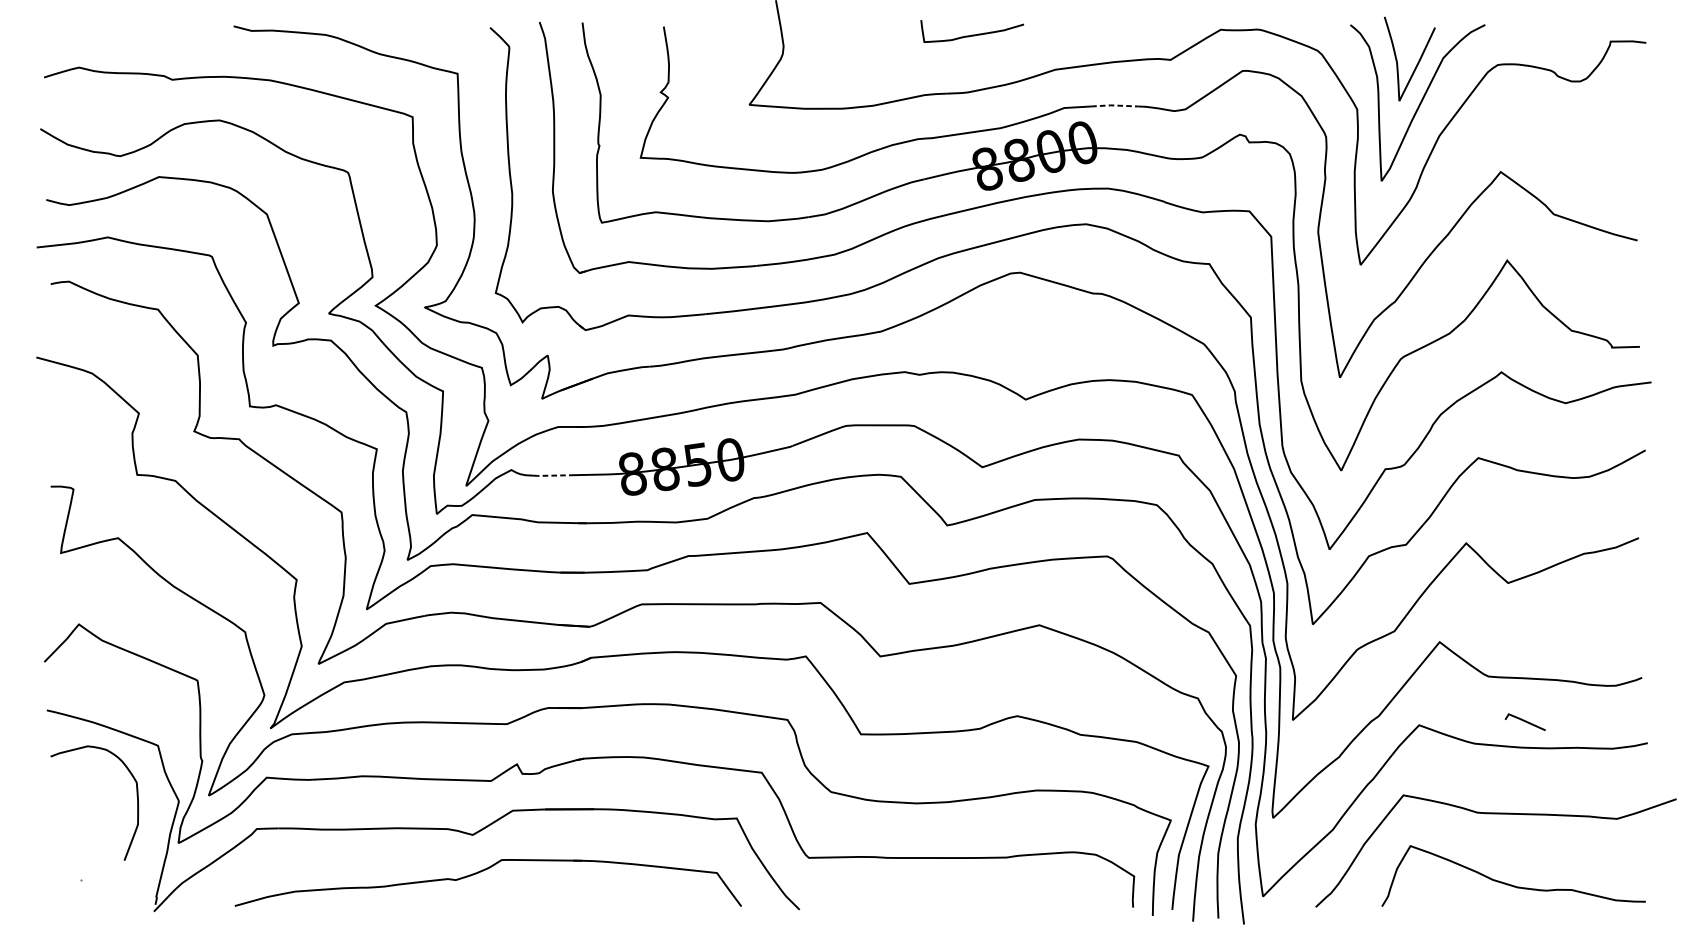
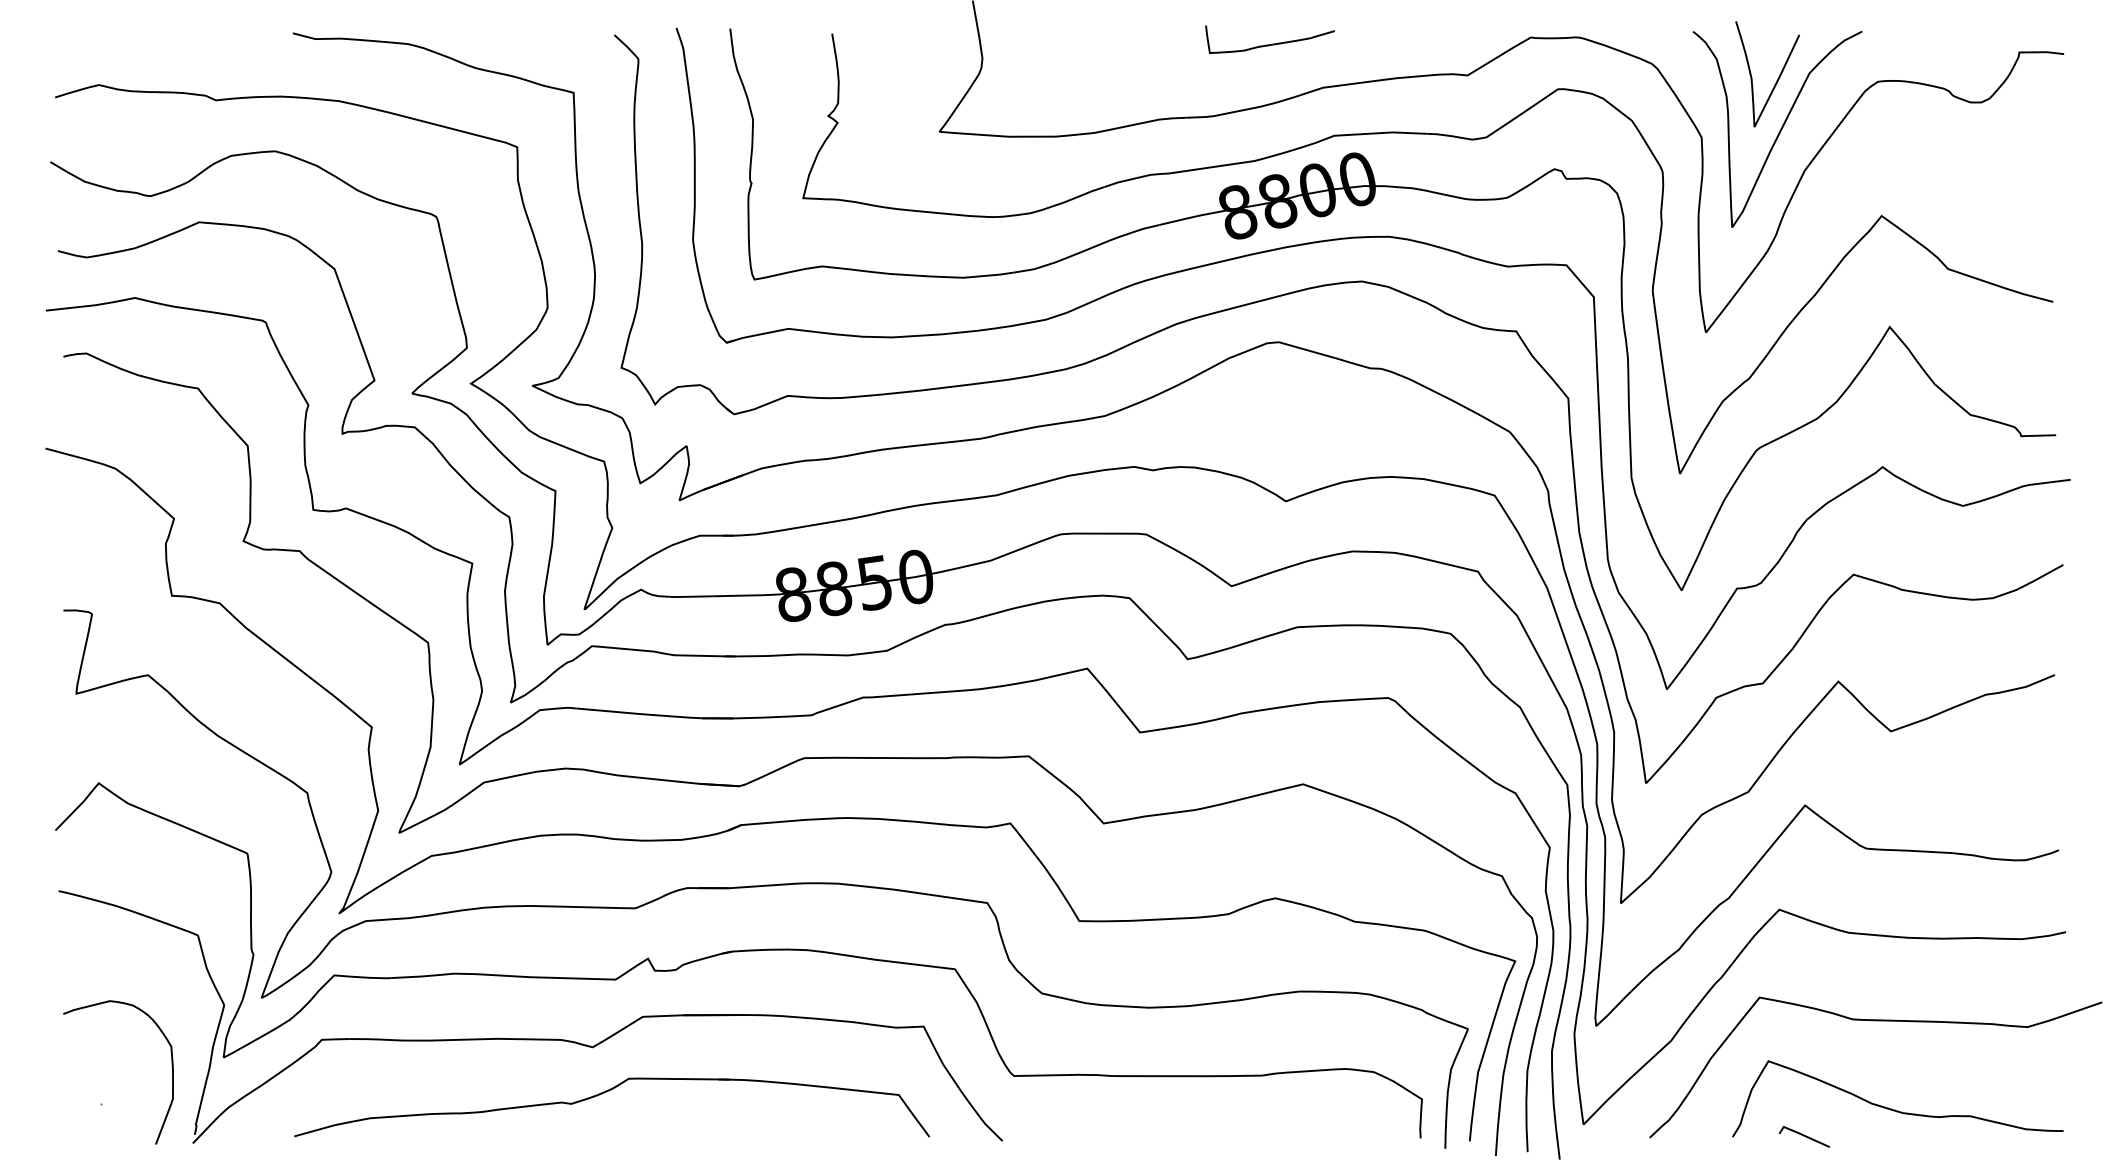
part: (971, 31) -> (1269, 39), moved
line: (1114, 105) -> (1397, 132), dashed -> solid
line: (550, 475) -> (690, 596), dashed -> solid
line: (1525, 721) -> (1804, 1136), moved
curve: (136, 798) -> (171, 1066), moved

